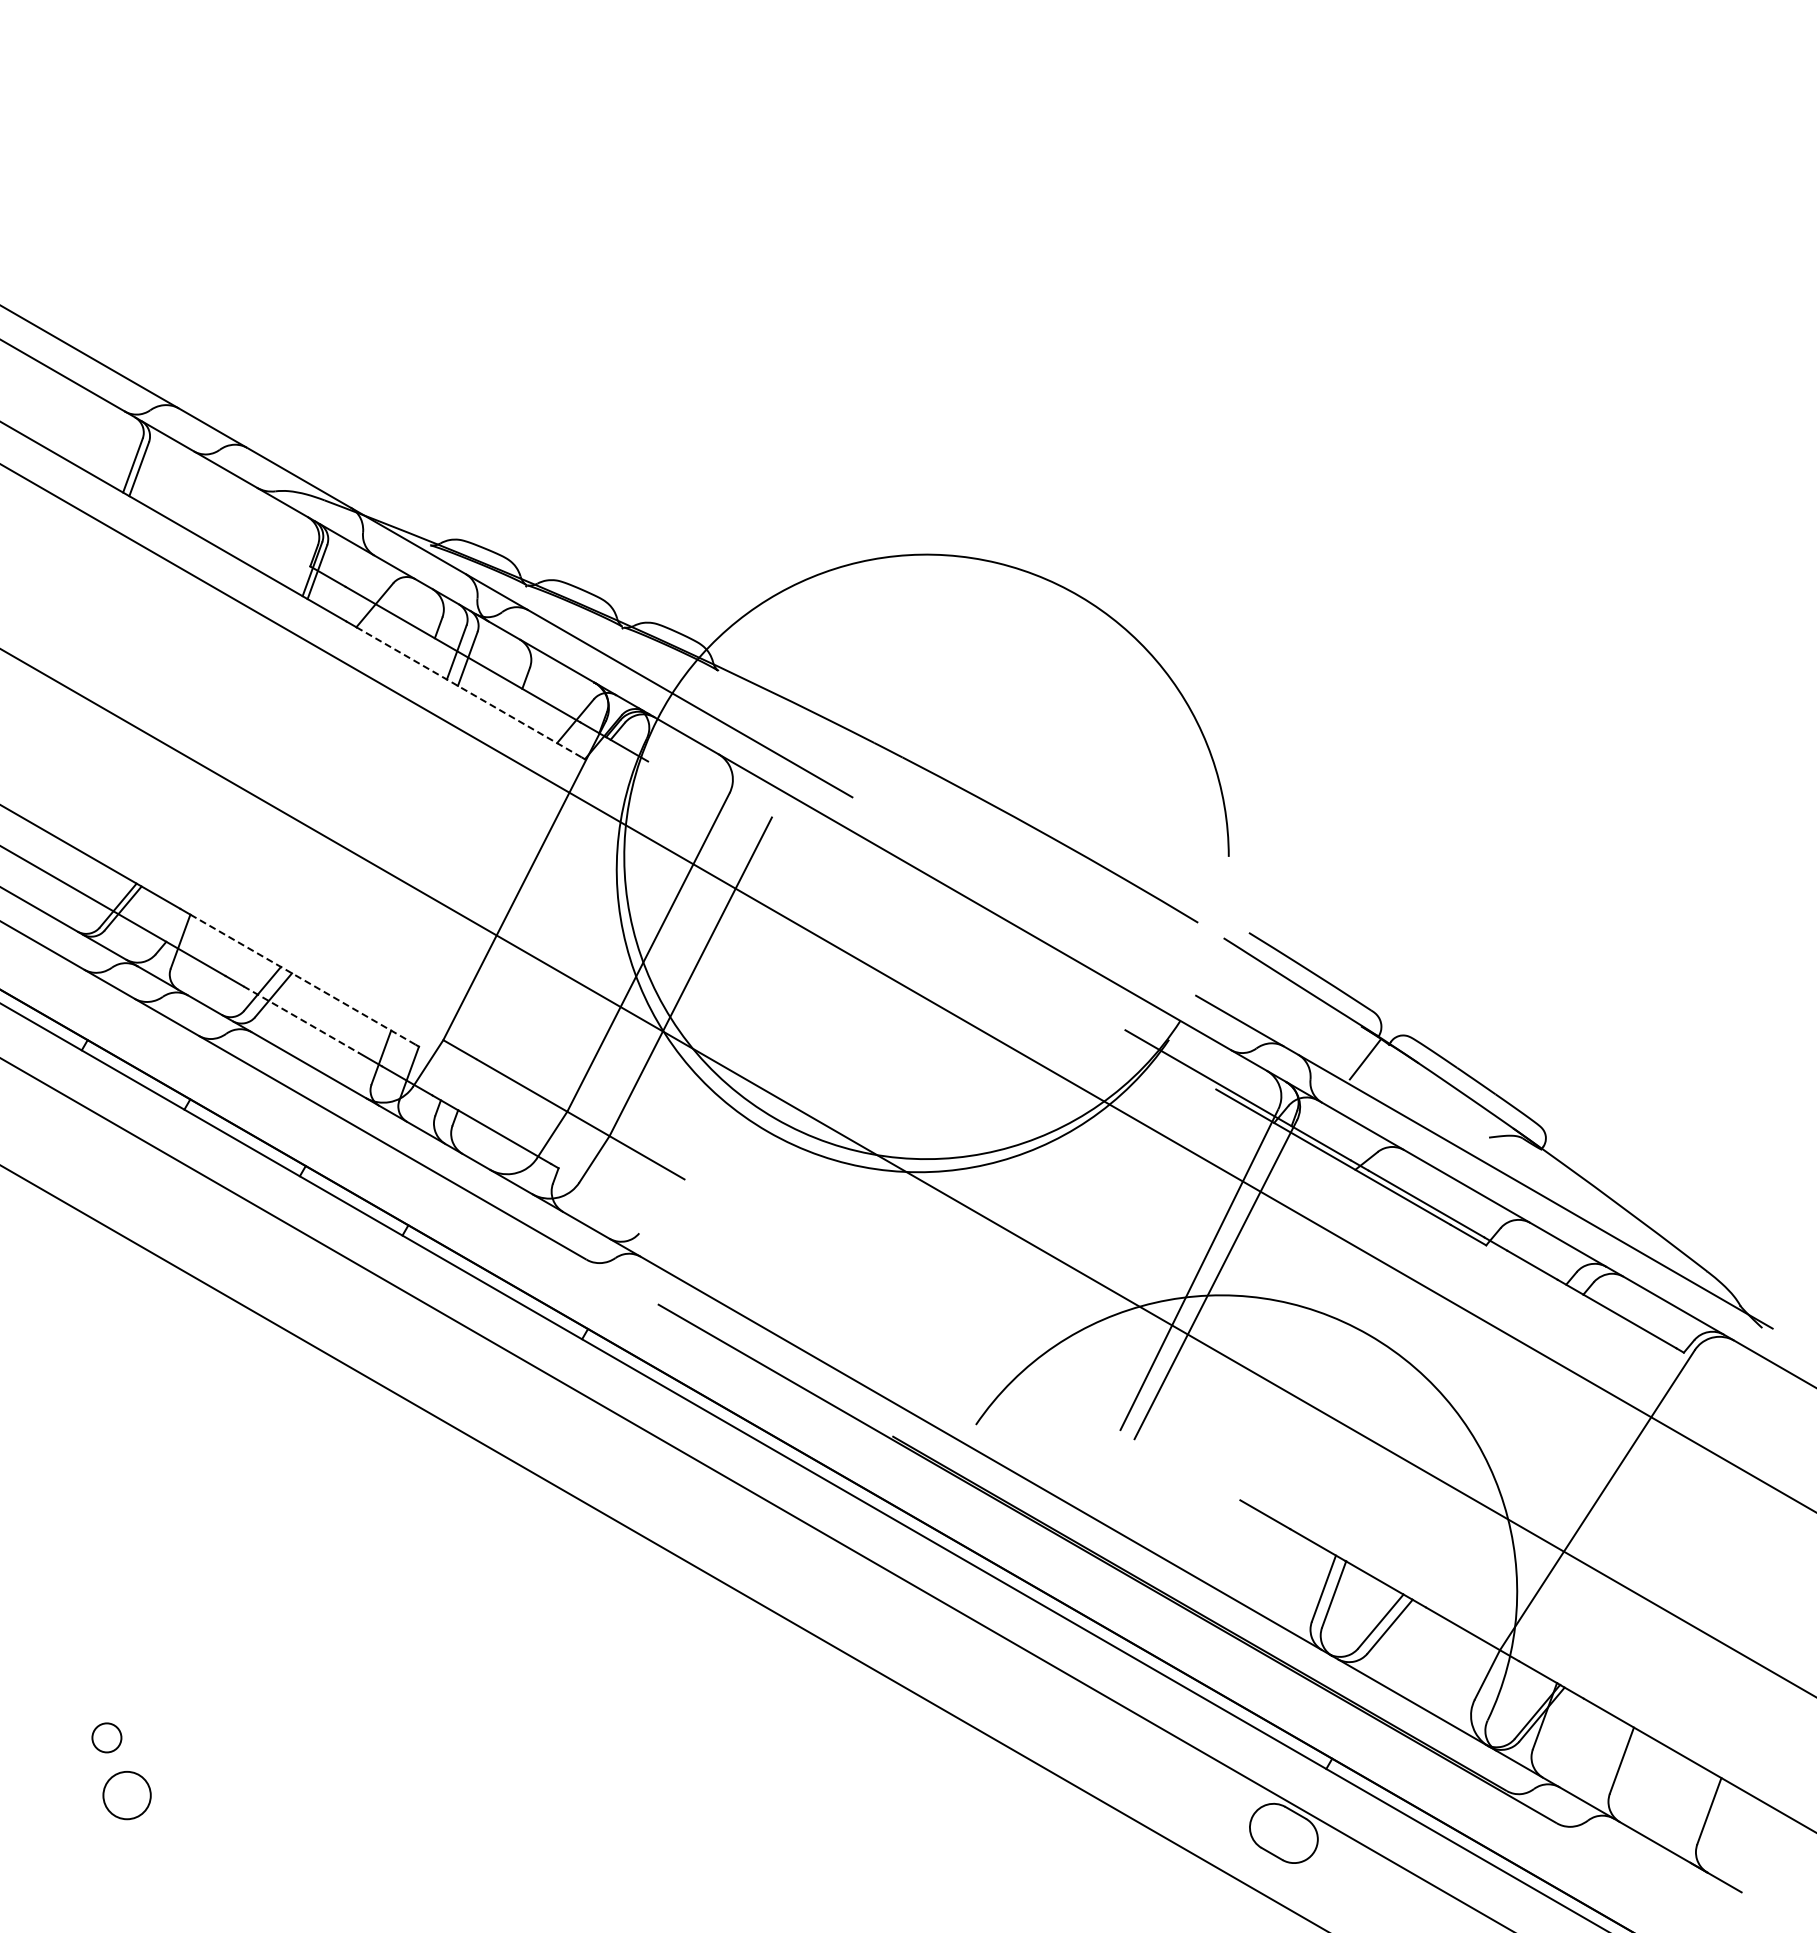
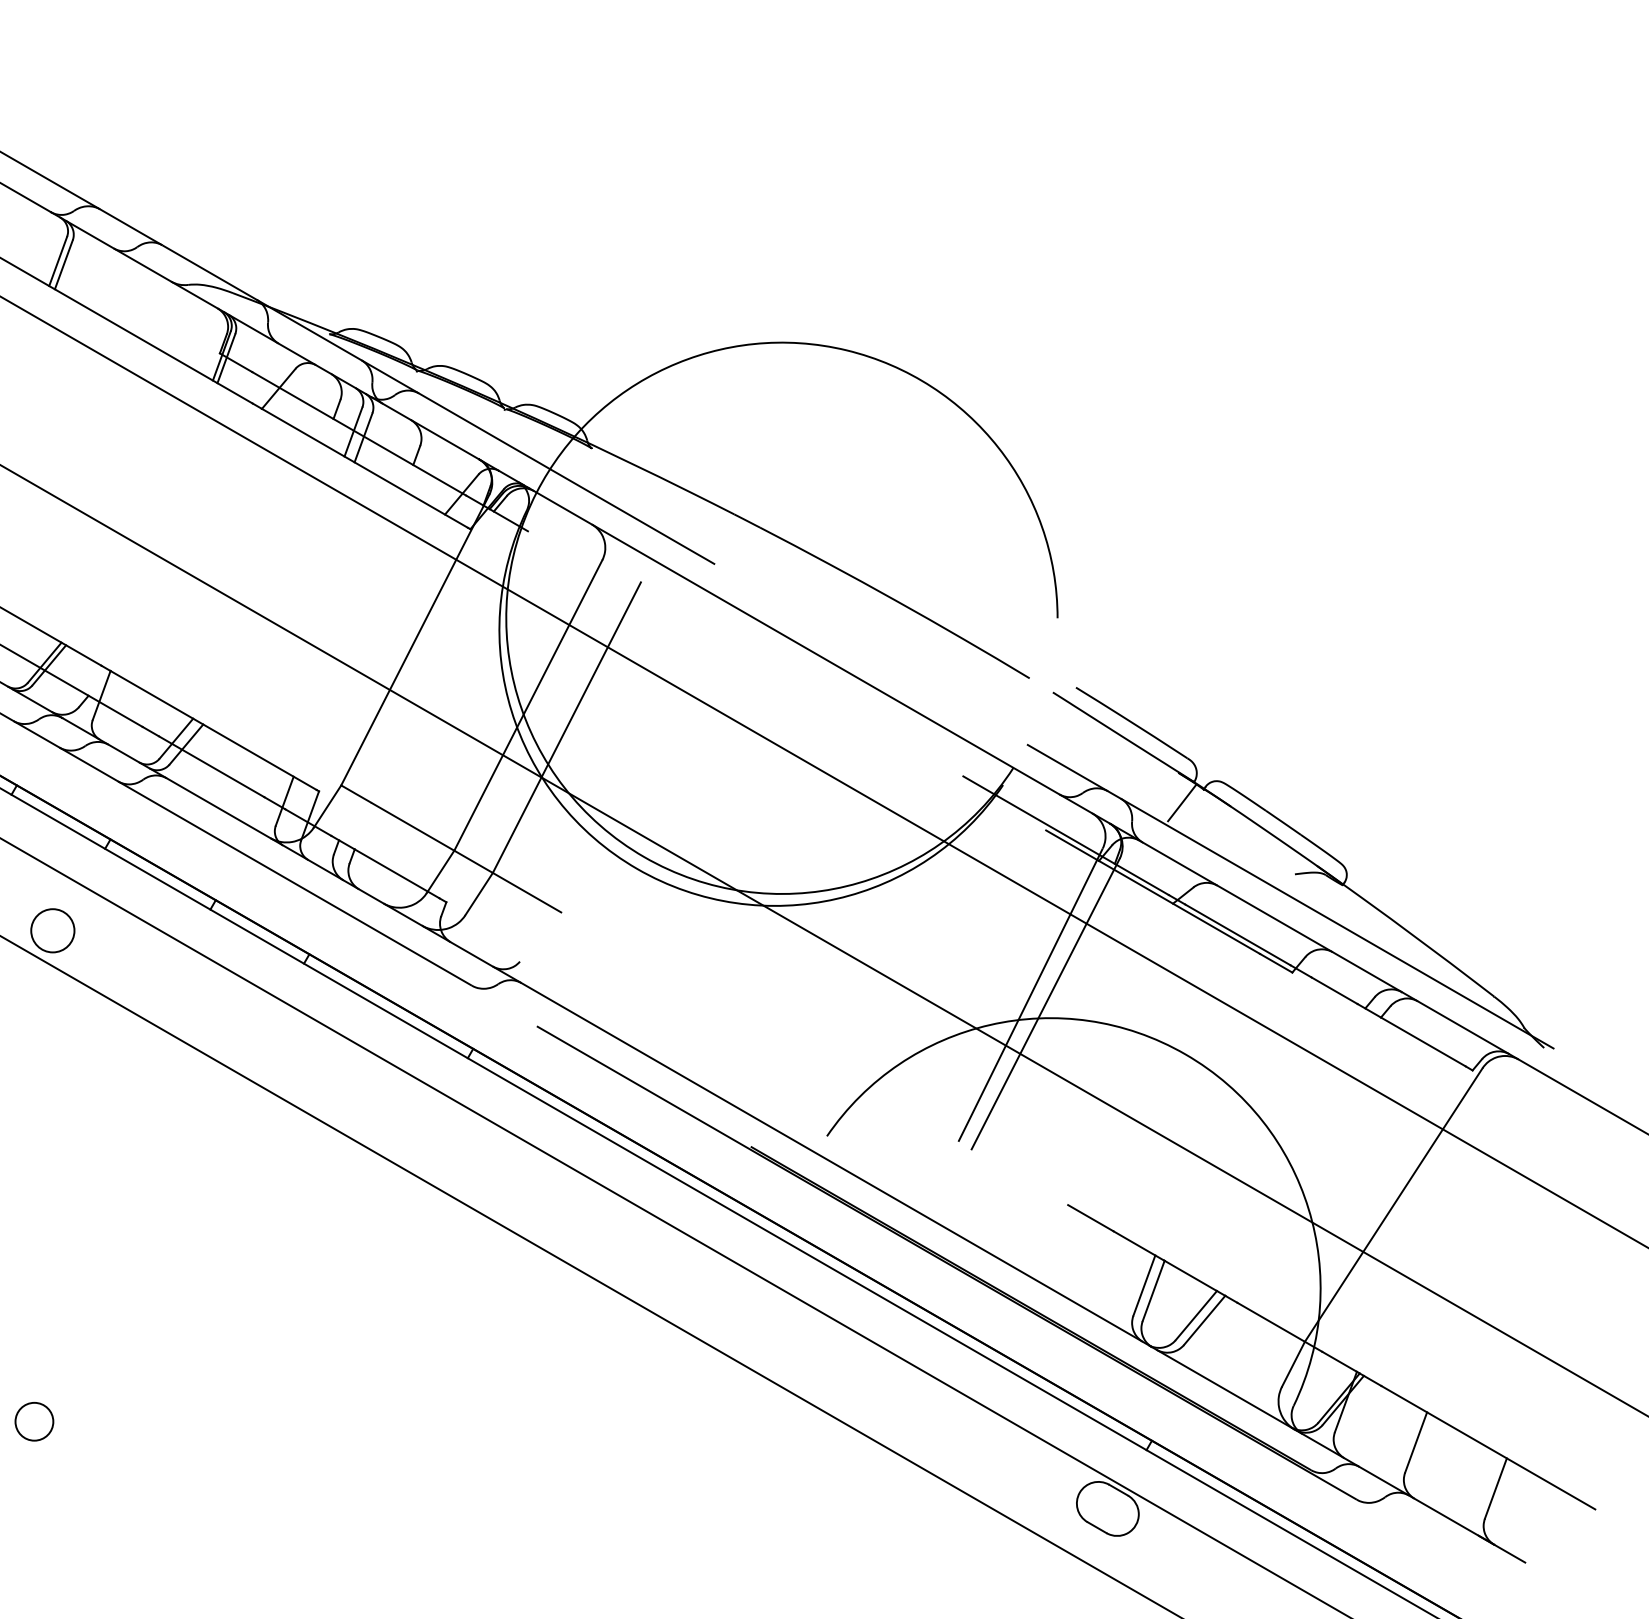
line: (469, 692) -> (365, 468), dashed -> solid
line: (303, 980) -> (213, 731), dashed -> solid
line: (301, 1019) -> (211, 766), dashed -> solid
circle: (106, 1737) -> (34, 1421), size x1.43
circle: (126, 1795) -> (52, 930), moved

